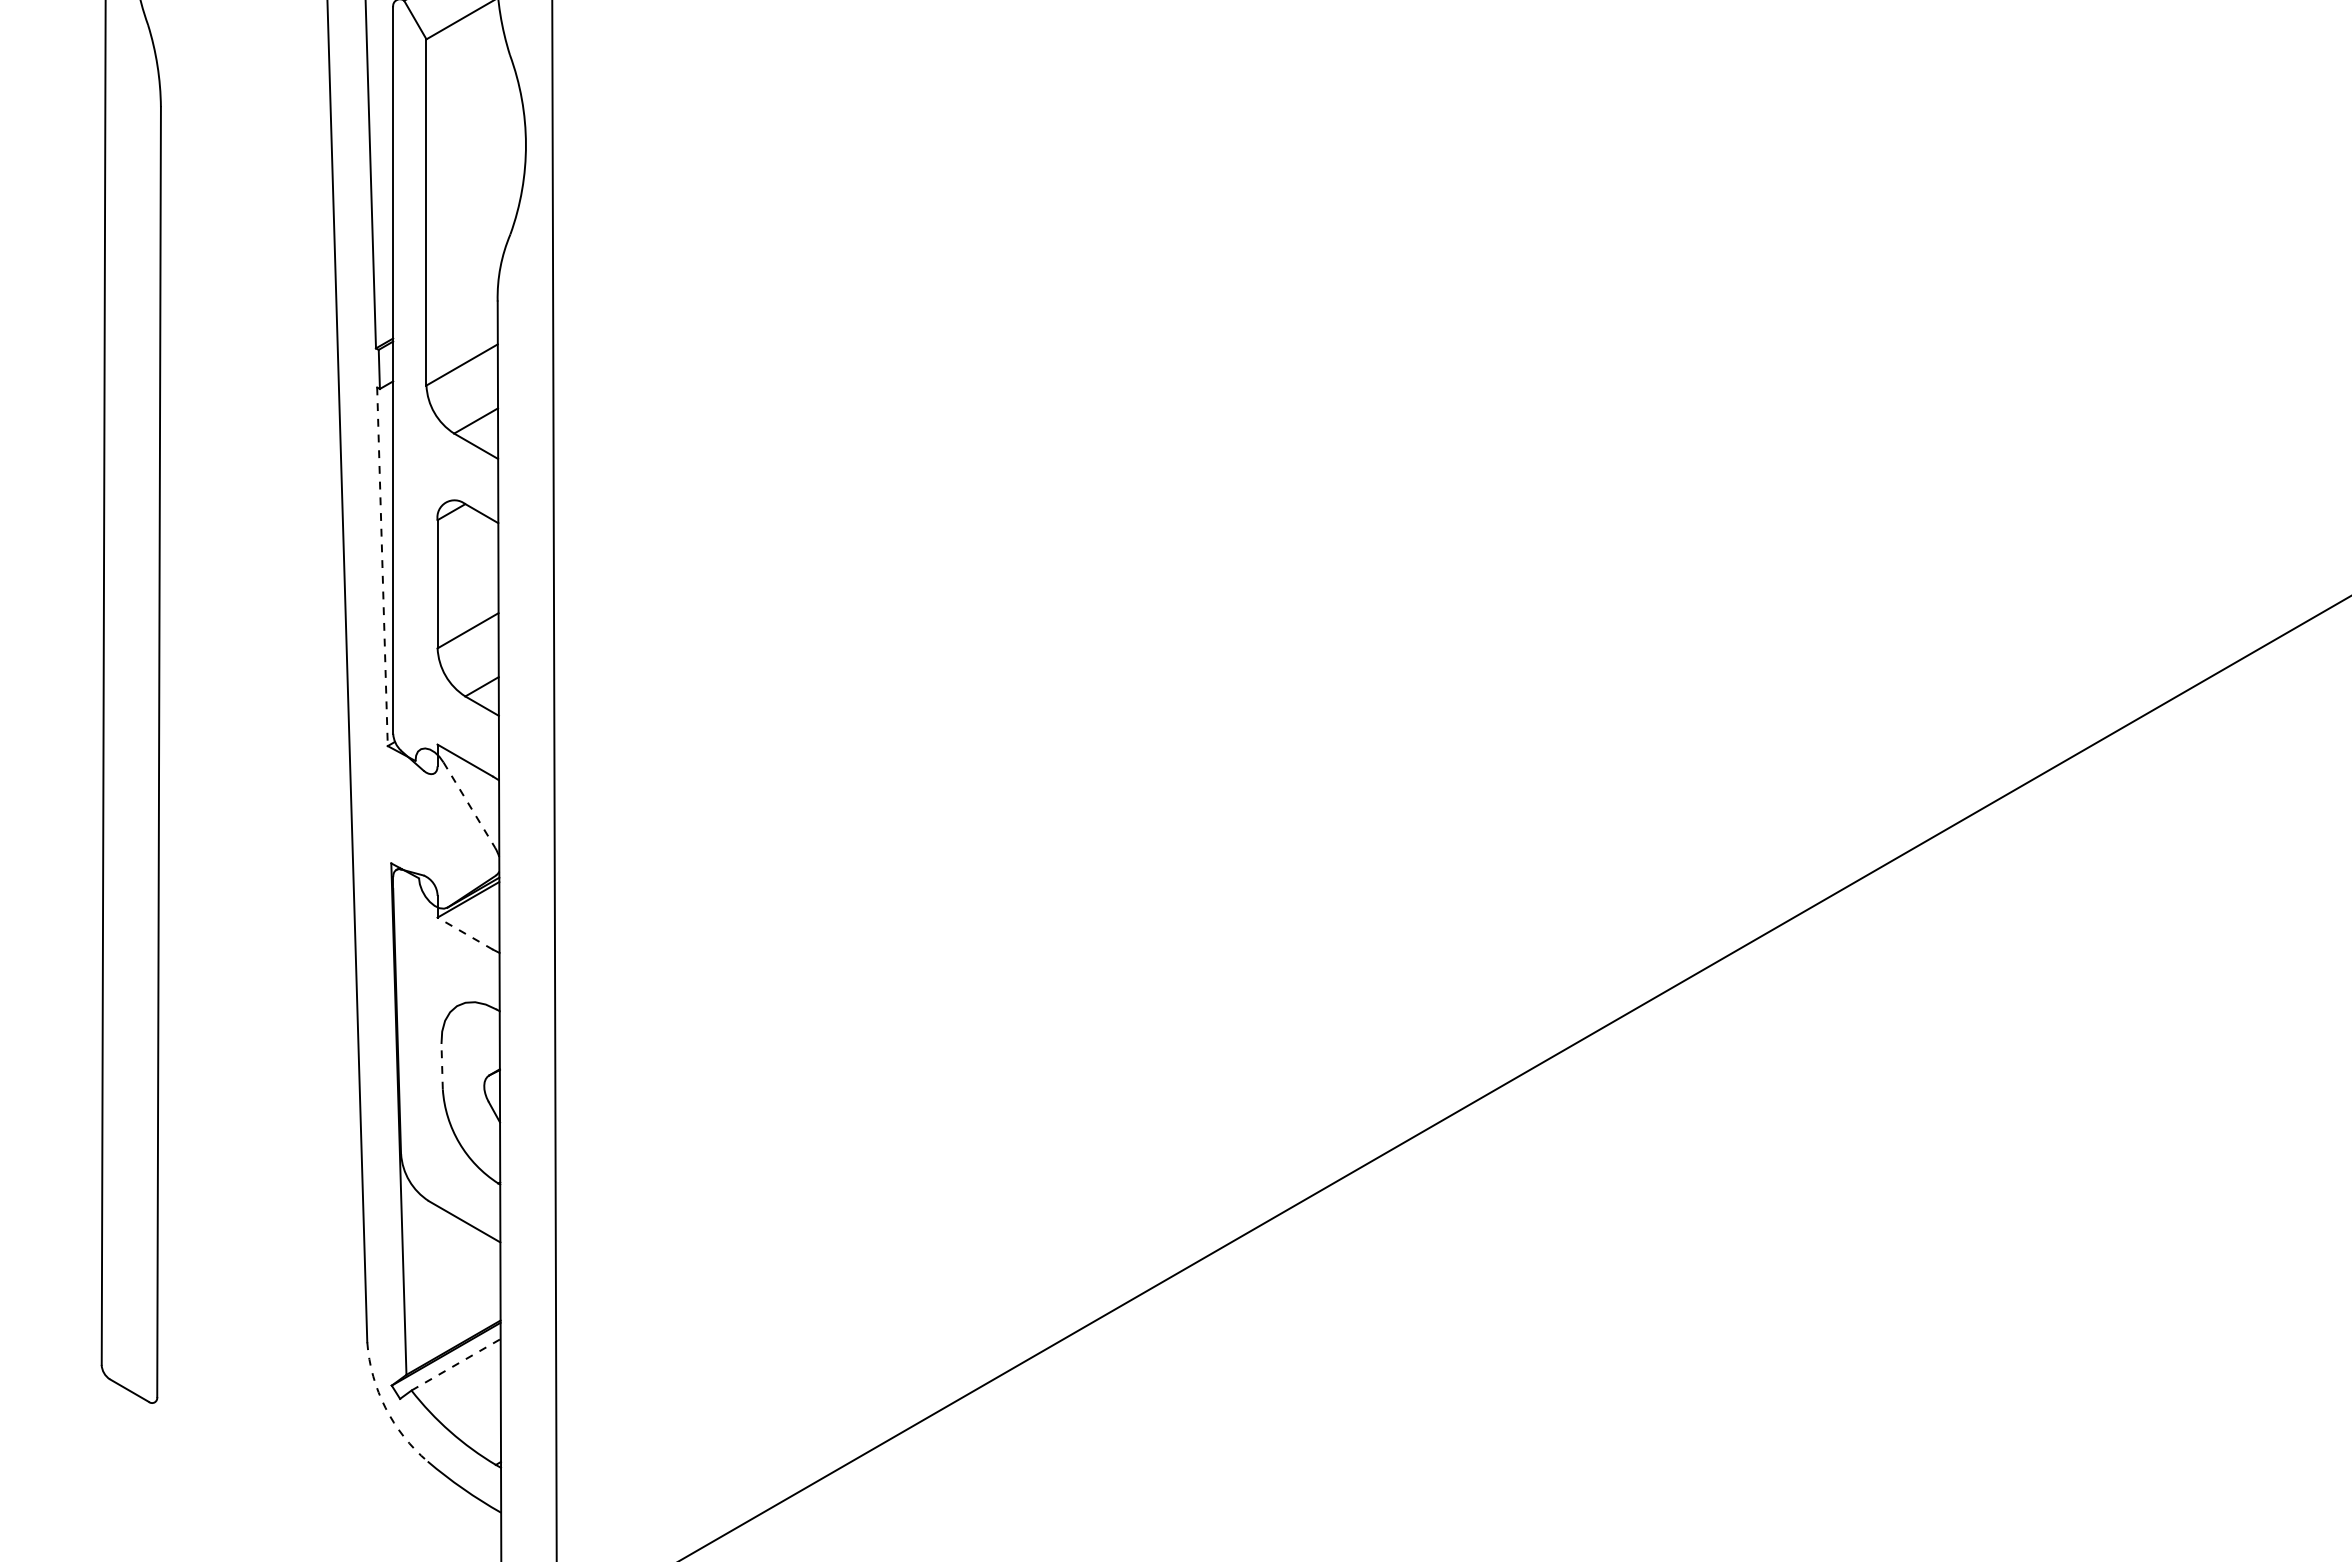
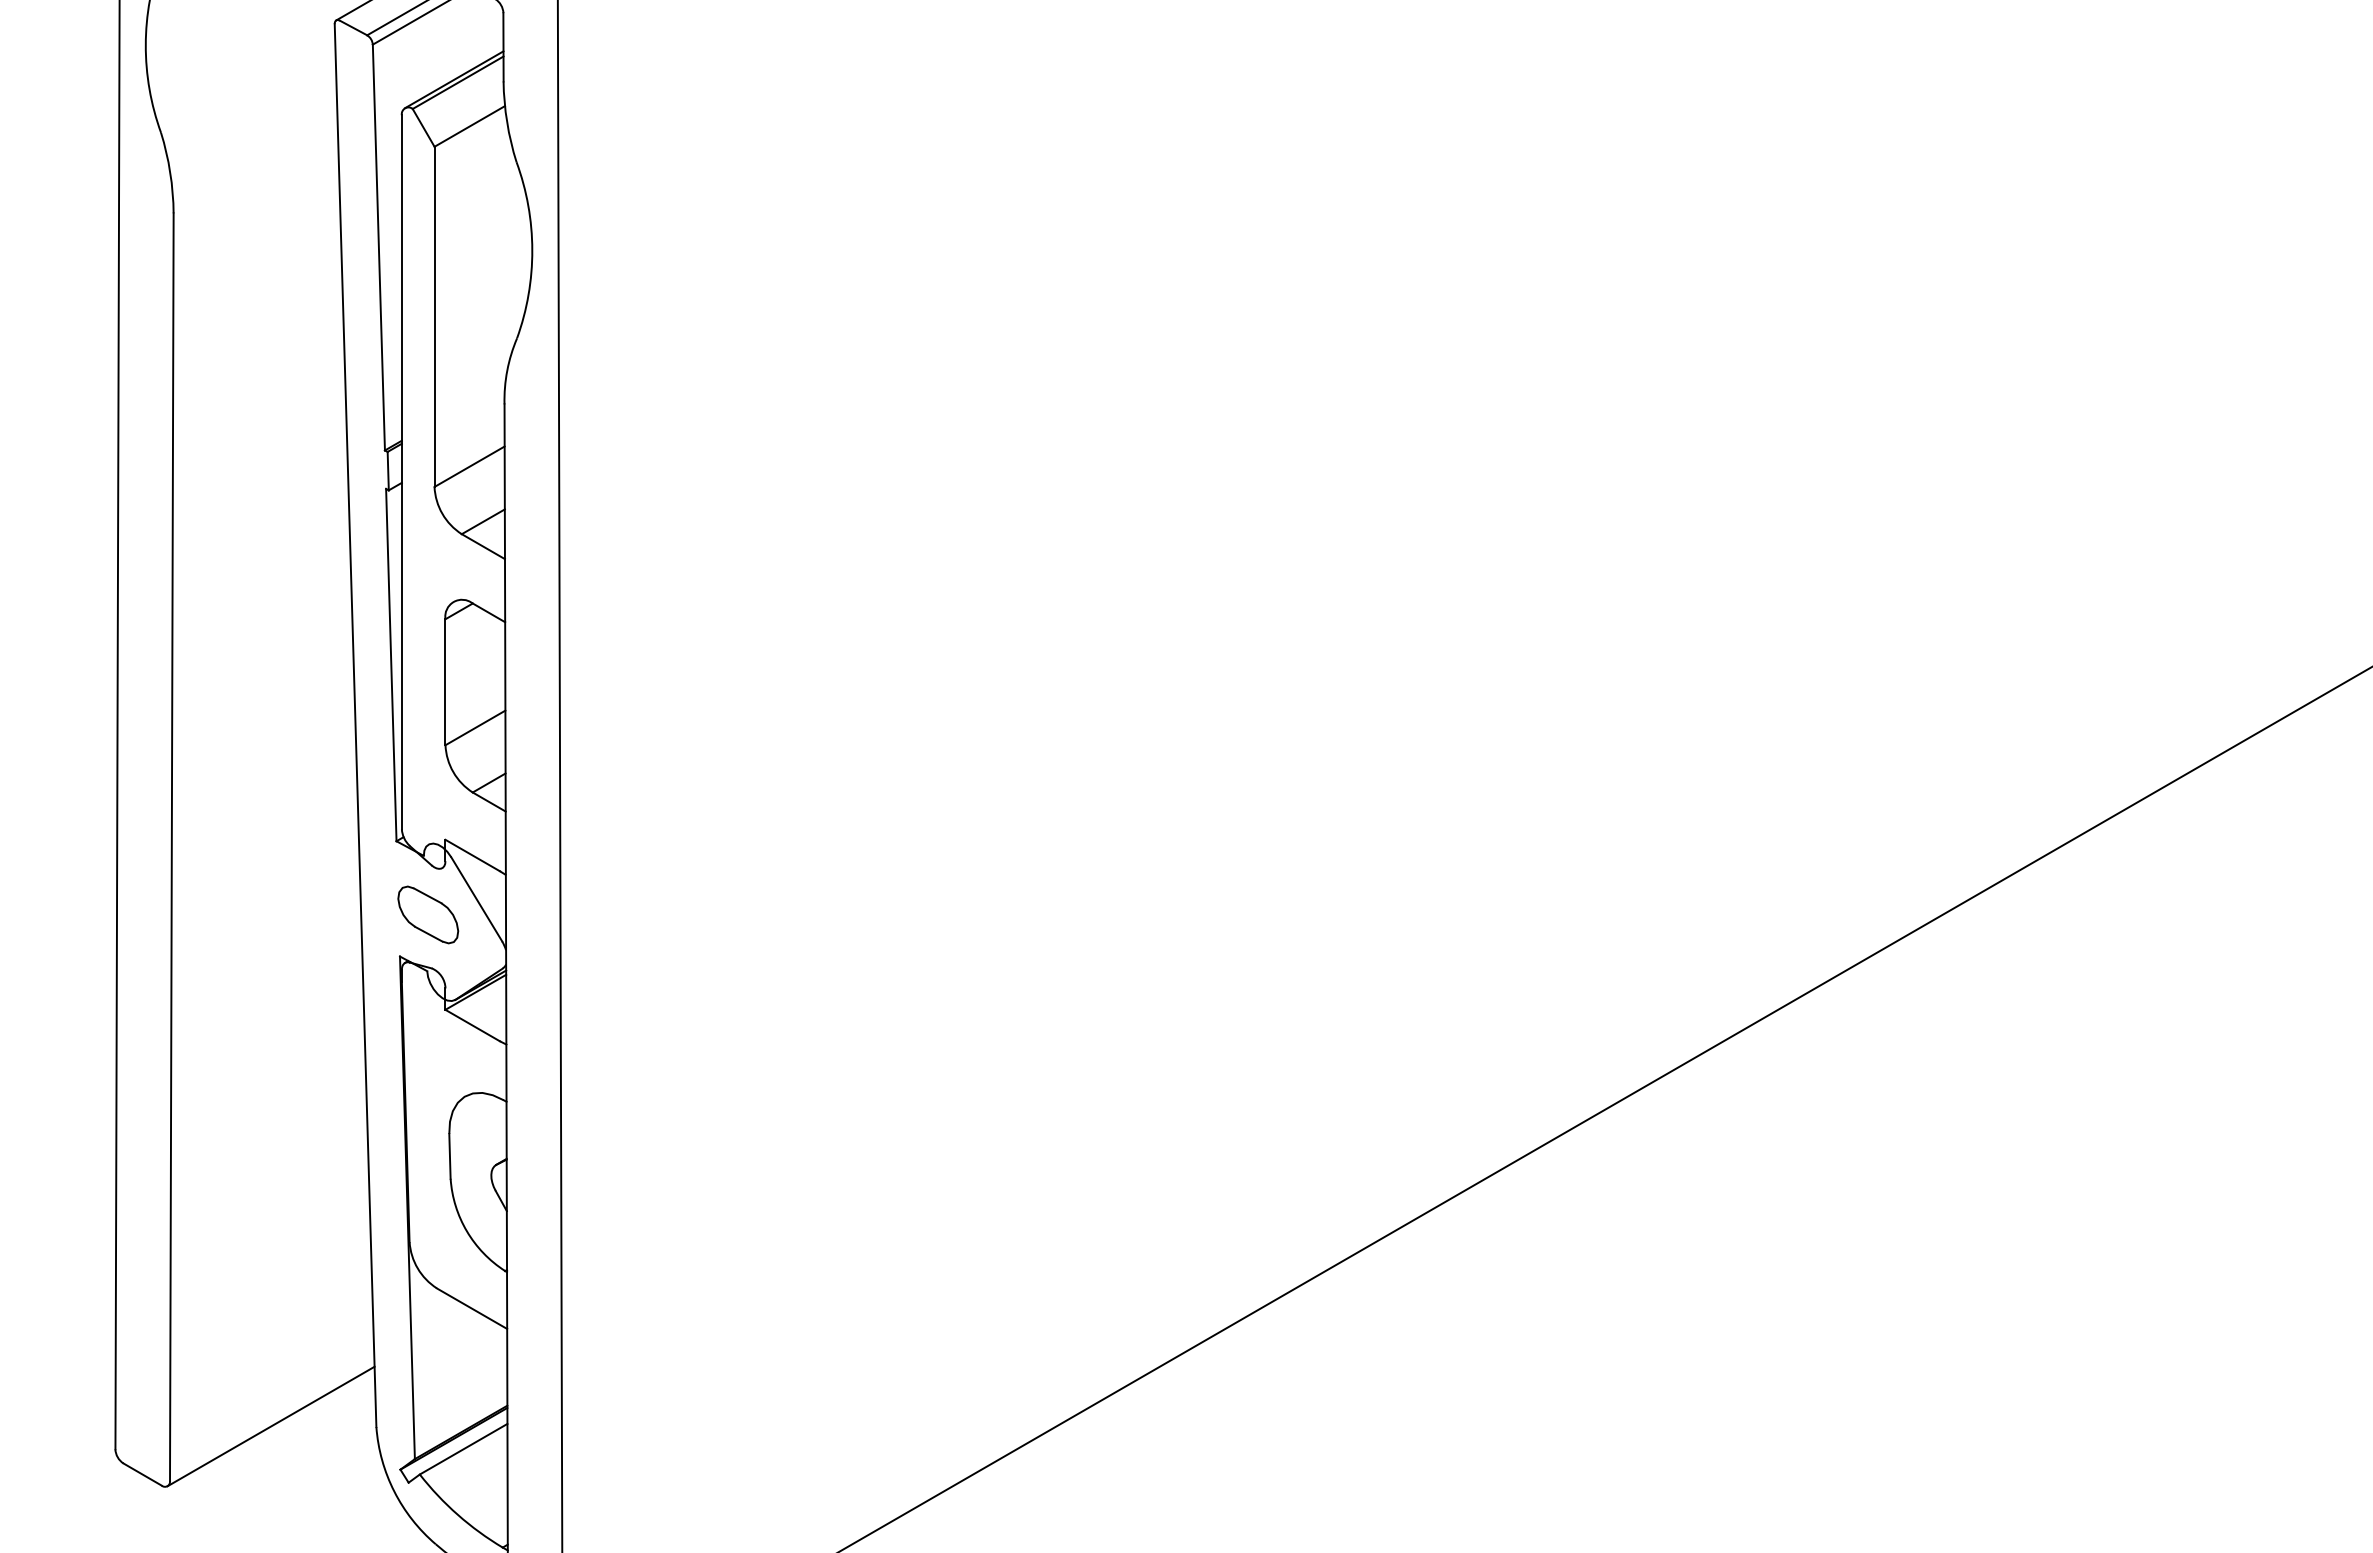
line: (382, 567) -> (391, 665), dashed -> solid
line: (469, 805) -> (476, 899), dashed -> solid
part: (420, 820) -> (428, 914), added
line: (465, 933) -> (472, 1025), dashed -> solid
line: (441, 1065) -> (449, 1155), dashed -> solid
line: (259, 1341) -> (270, 1426), added
line: (455, 1365) -> (463, 1449), dashed -> solid
arc: (385, 1407) -> (394, 1491), dashed -> solid

